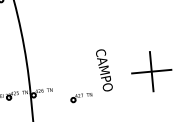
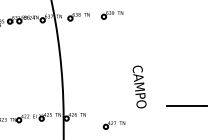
text: (104, 69) -> (139, 86), moved
line: (151, 71) -> (186, 105), removed

